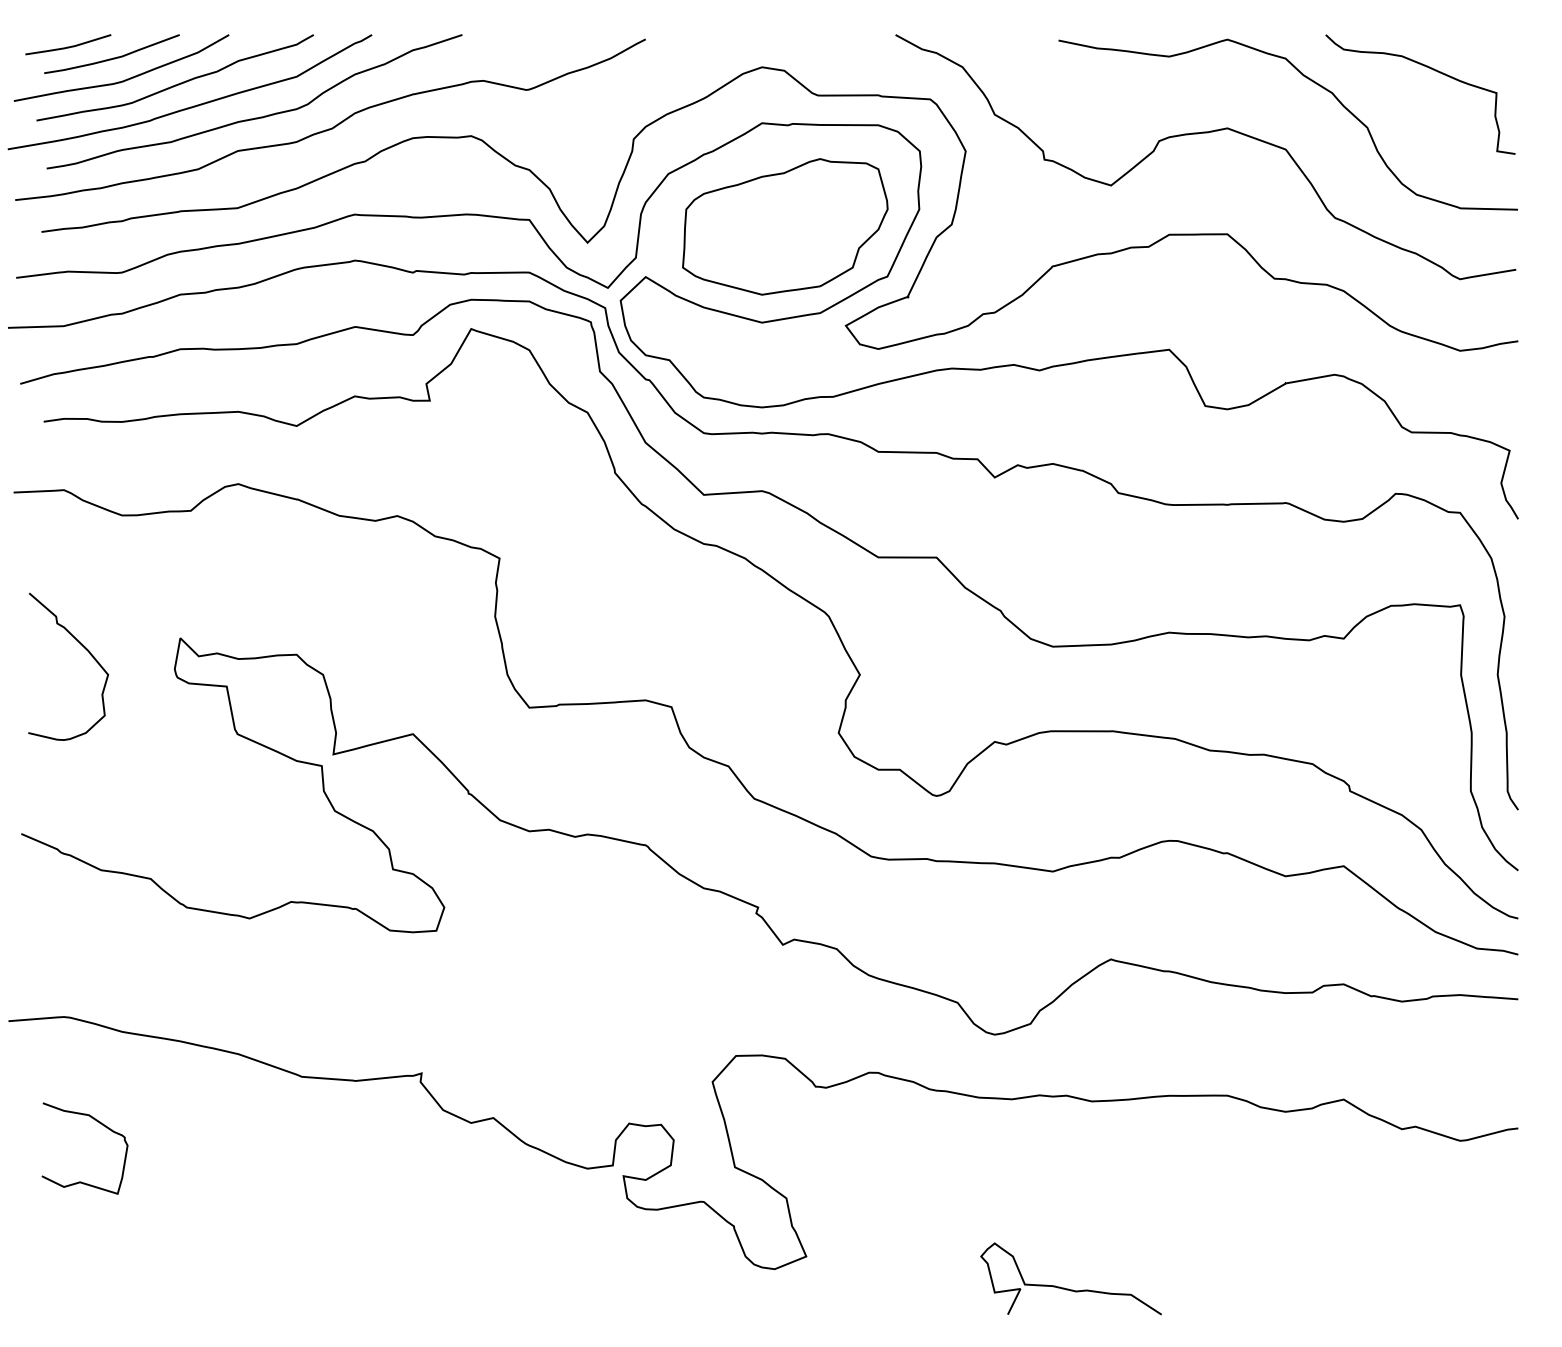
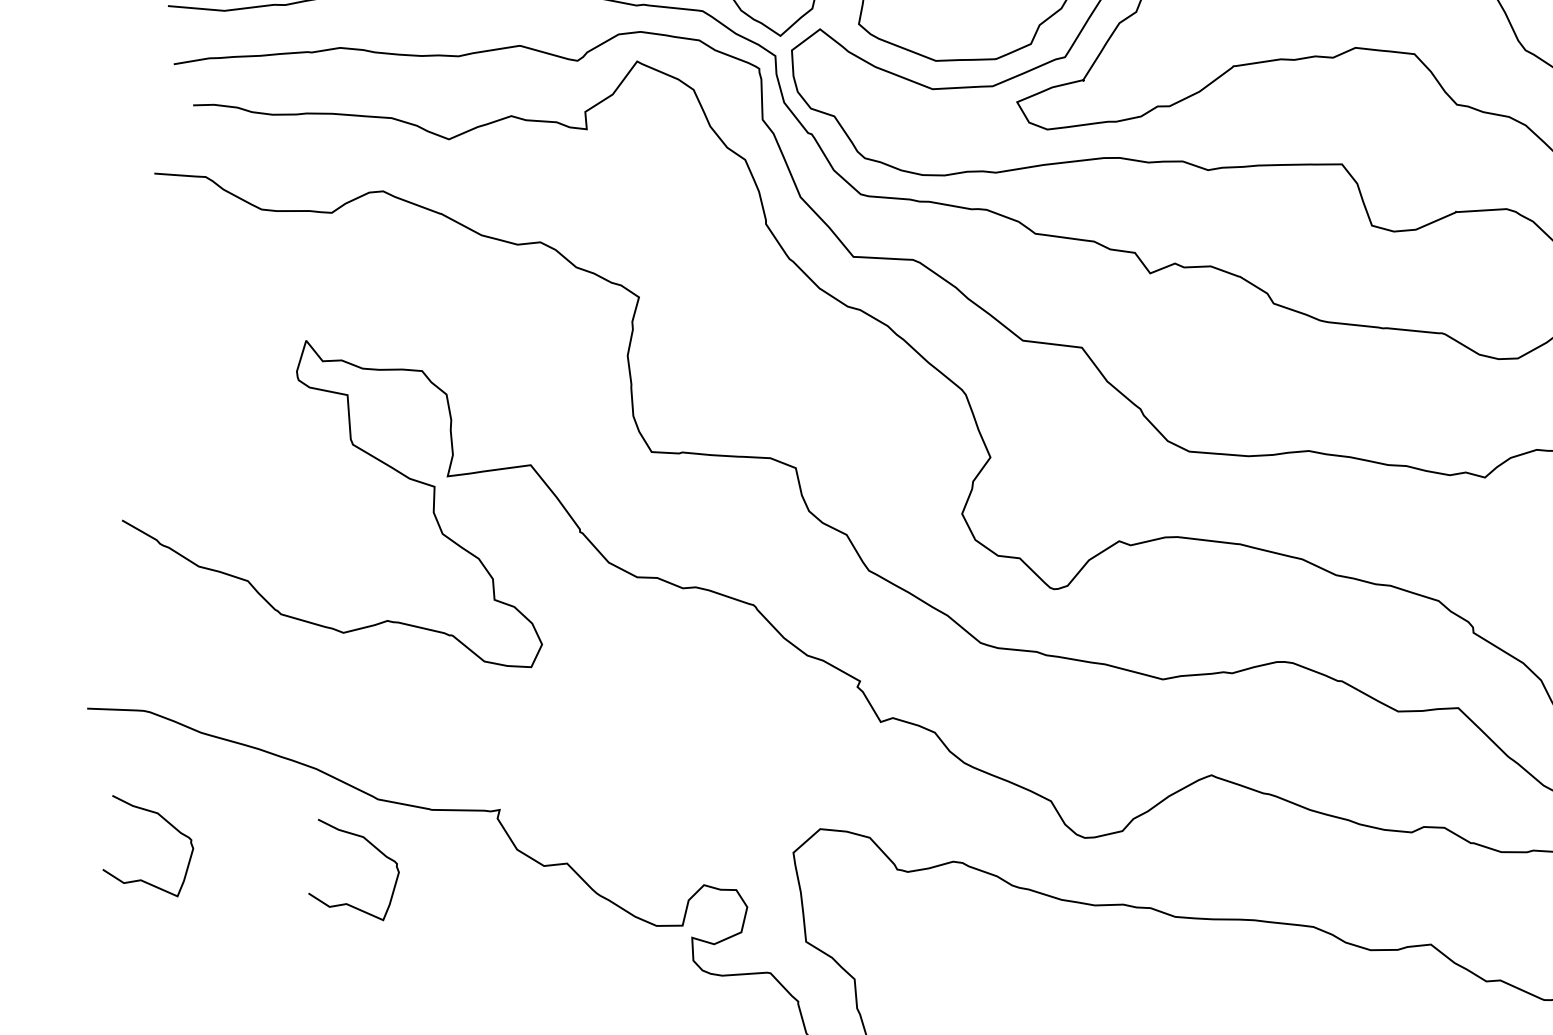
curve: (85, 649) -> (208, 341), removed
curve: (302, 1123) -> (373, 846), added

